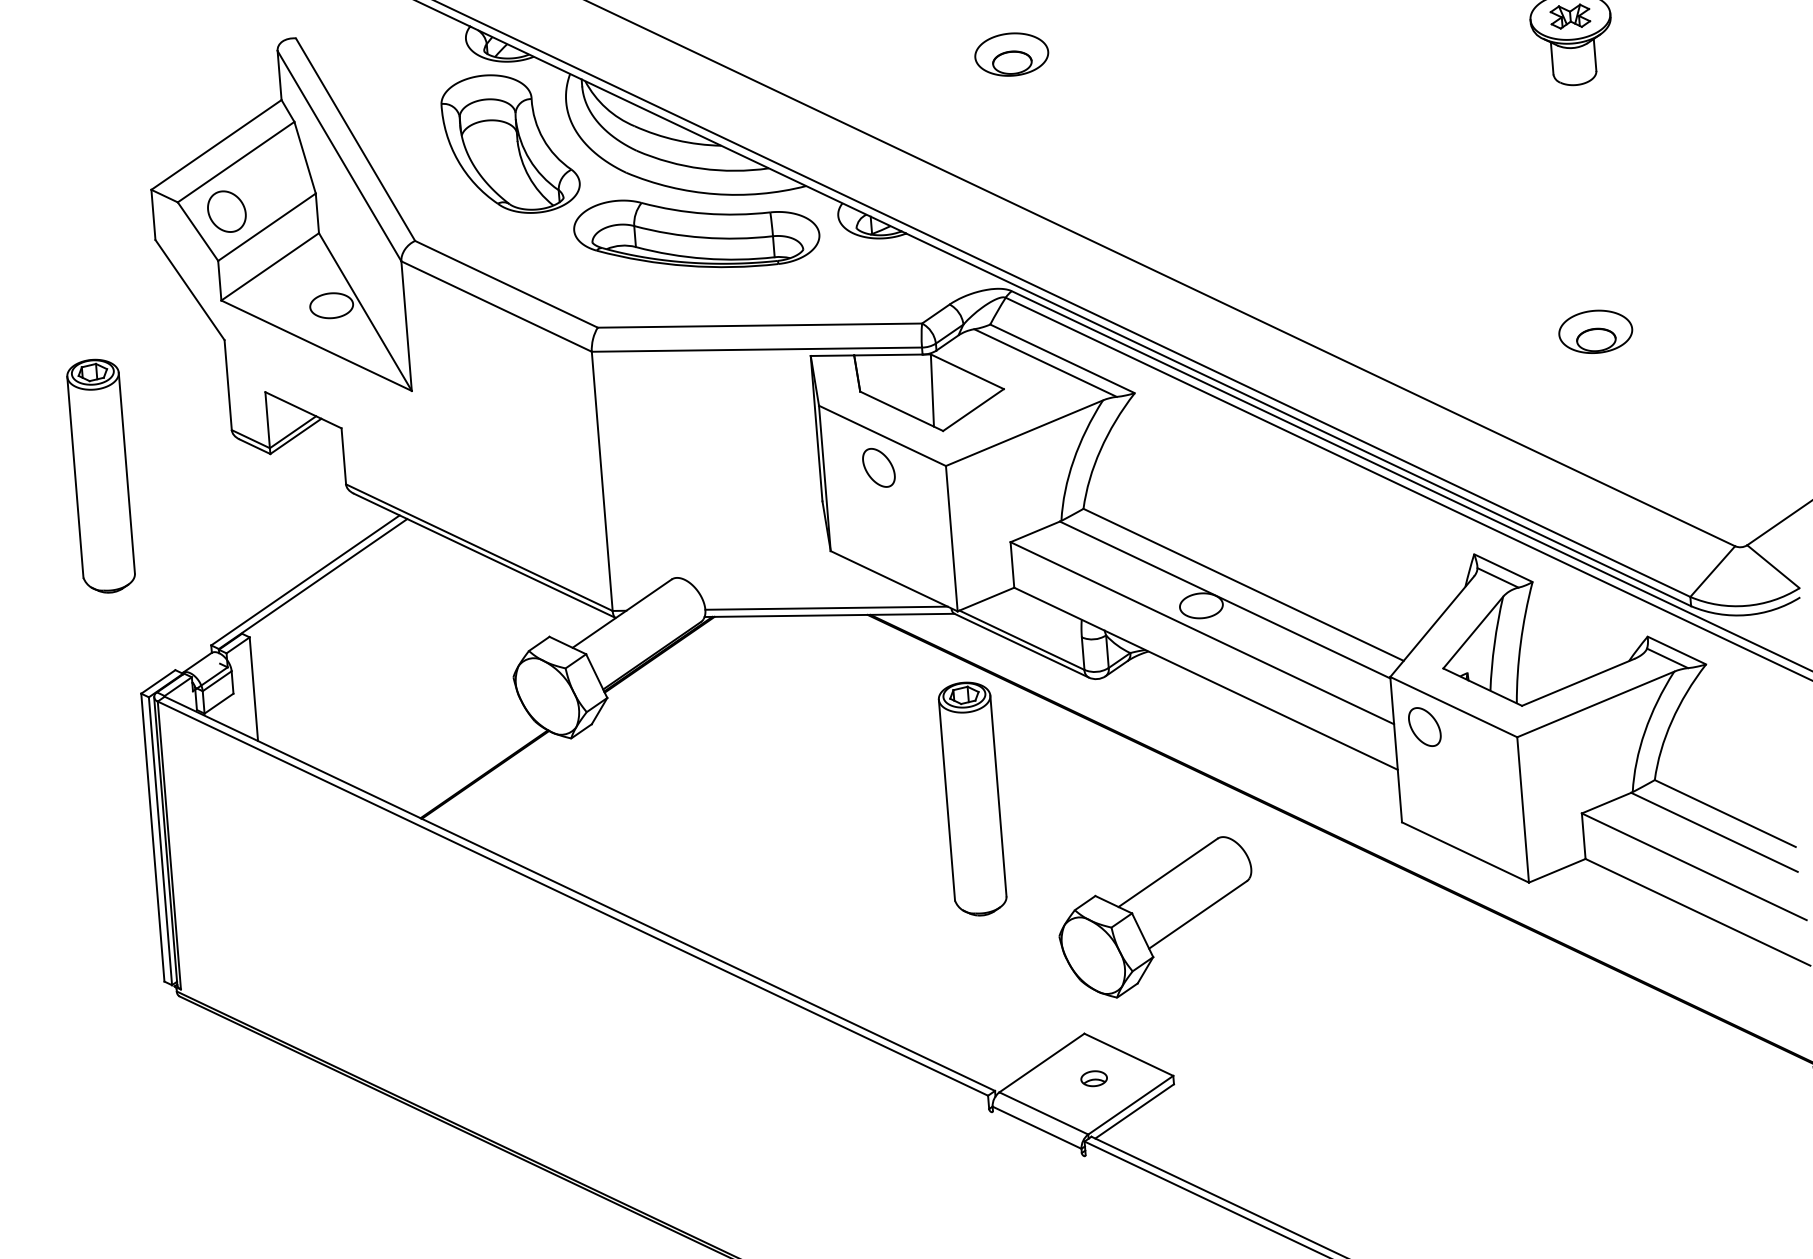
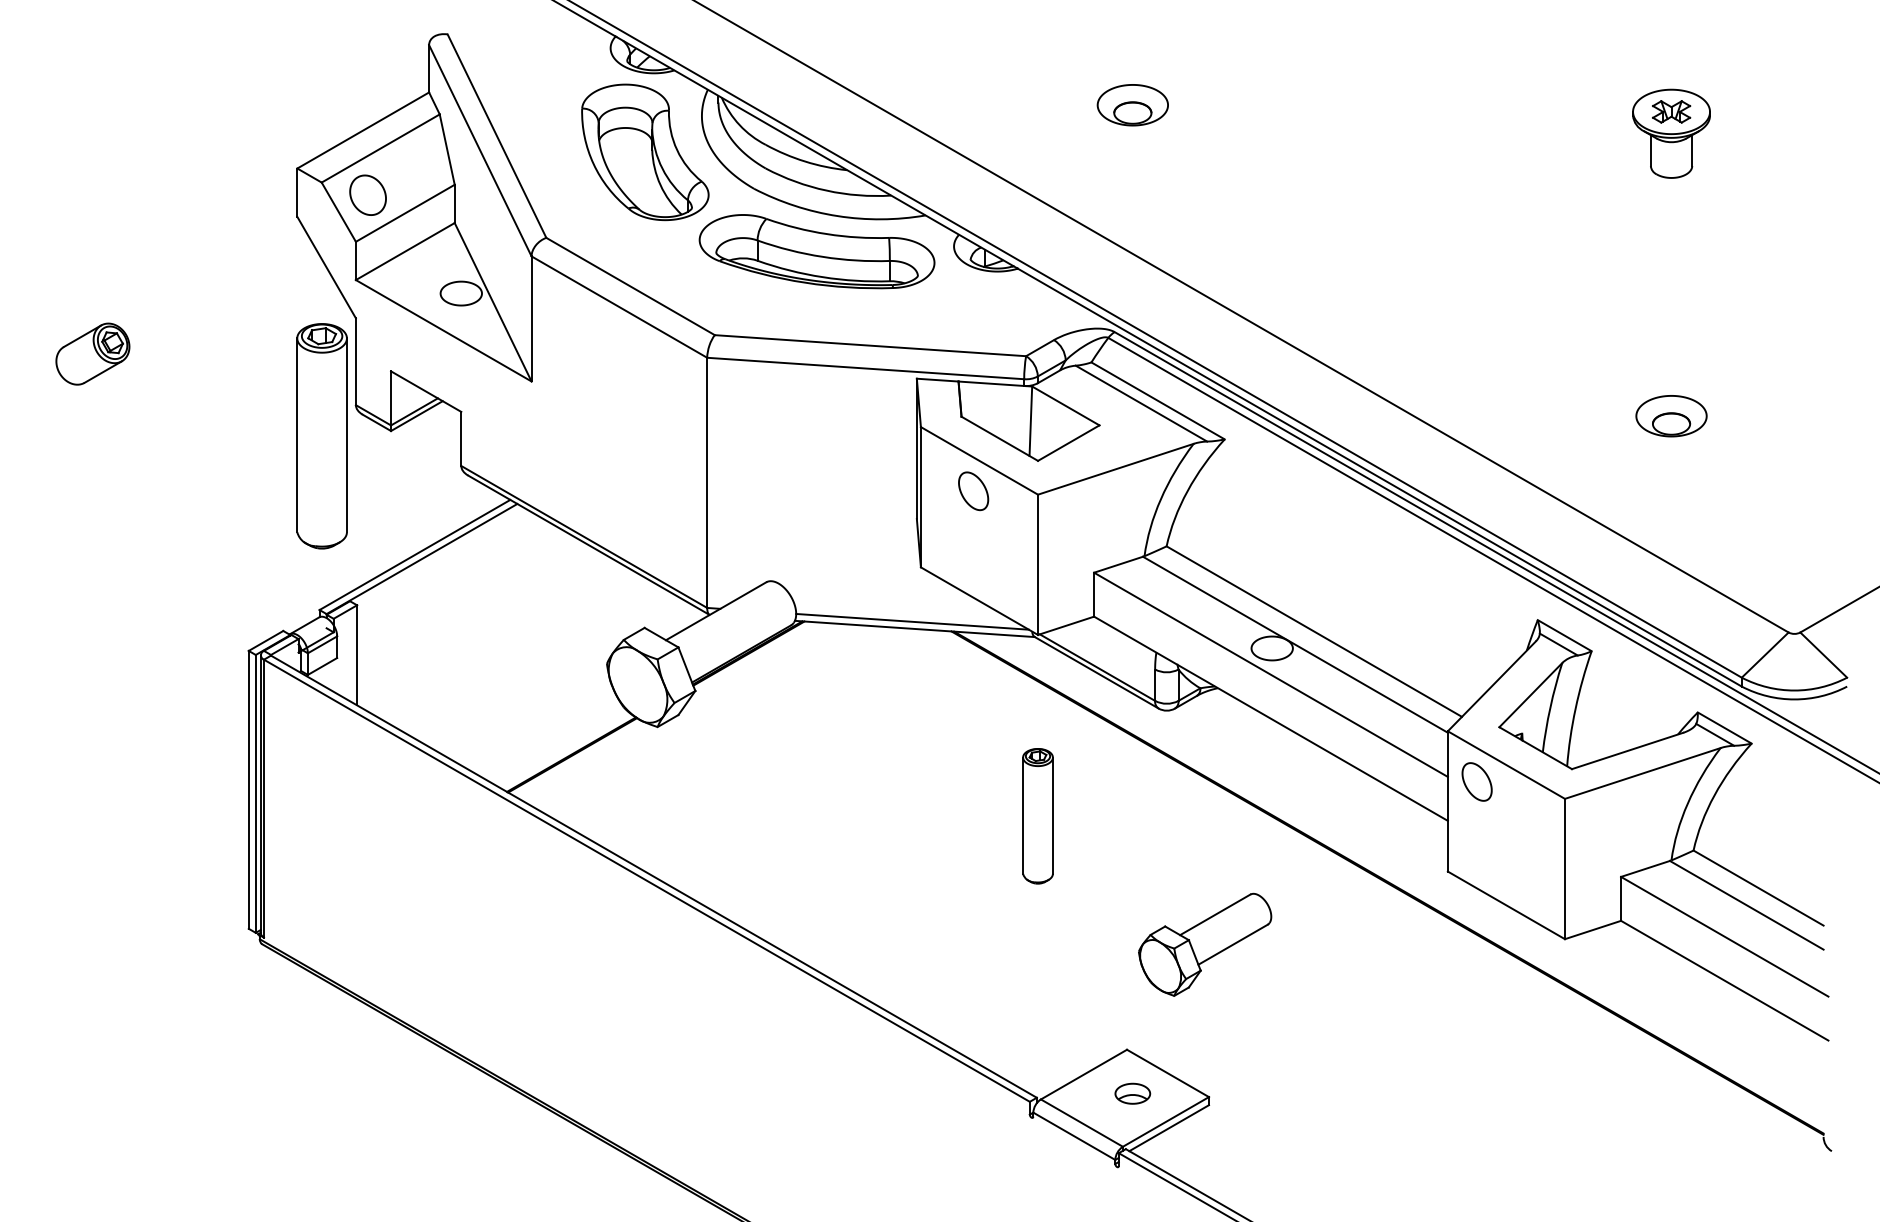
part: (100, 476) -> (321, 436), moved
part: (972, 799) -> (1037, 816), size x0.6
part: (1155, 918) -> (1204, 944), size x0.7
part: (1093, 1078) -> (1132, 1093), size x1.4

